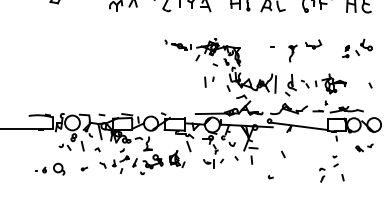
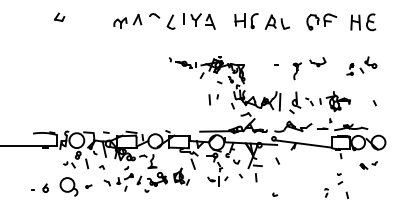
line: (283, 153) -> (277, 160), moved
part: (50, 168) -> (54, 186), size x1.6
part: (322, 174) -> (326, 192), size x0.6

